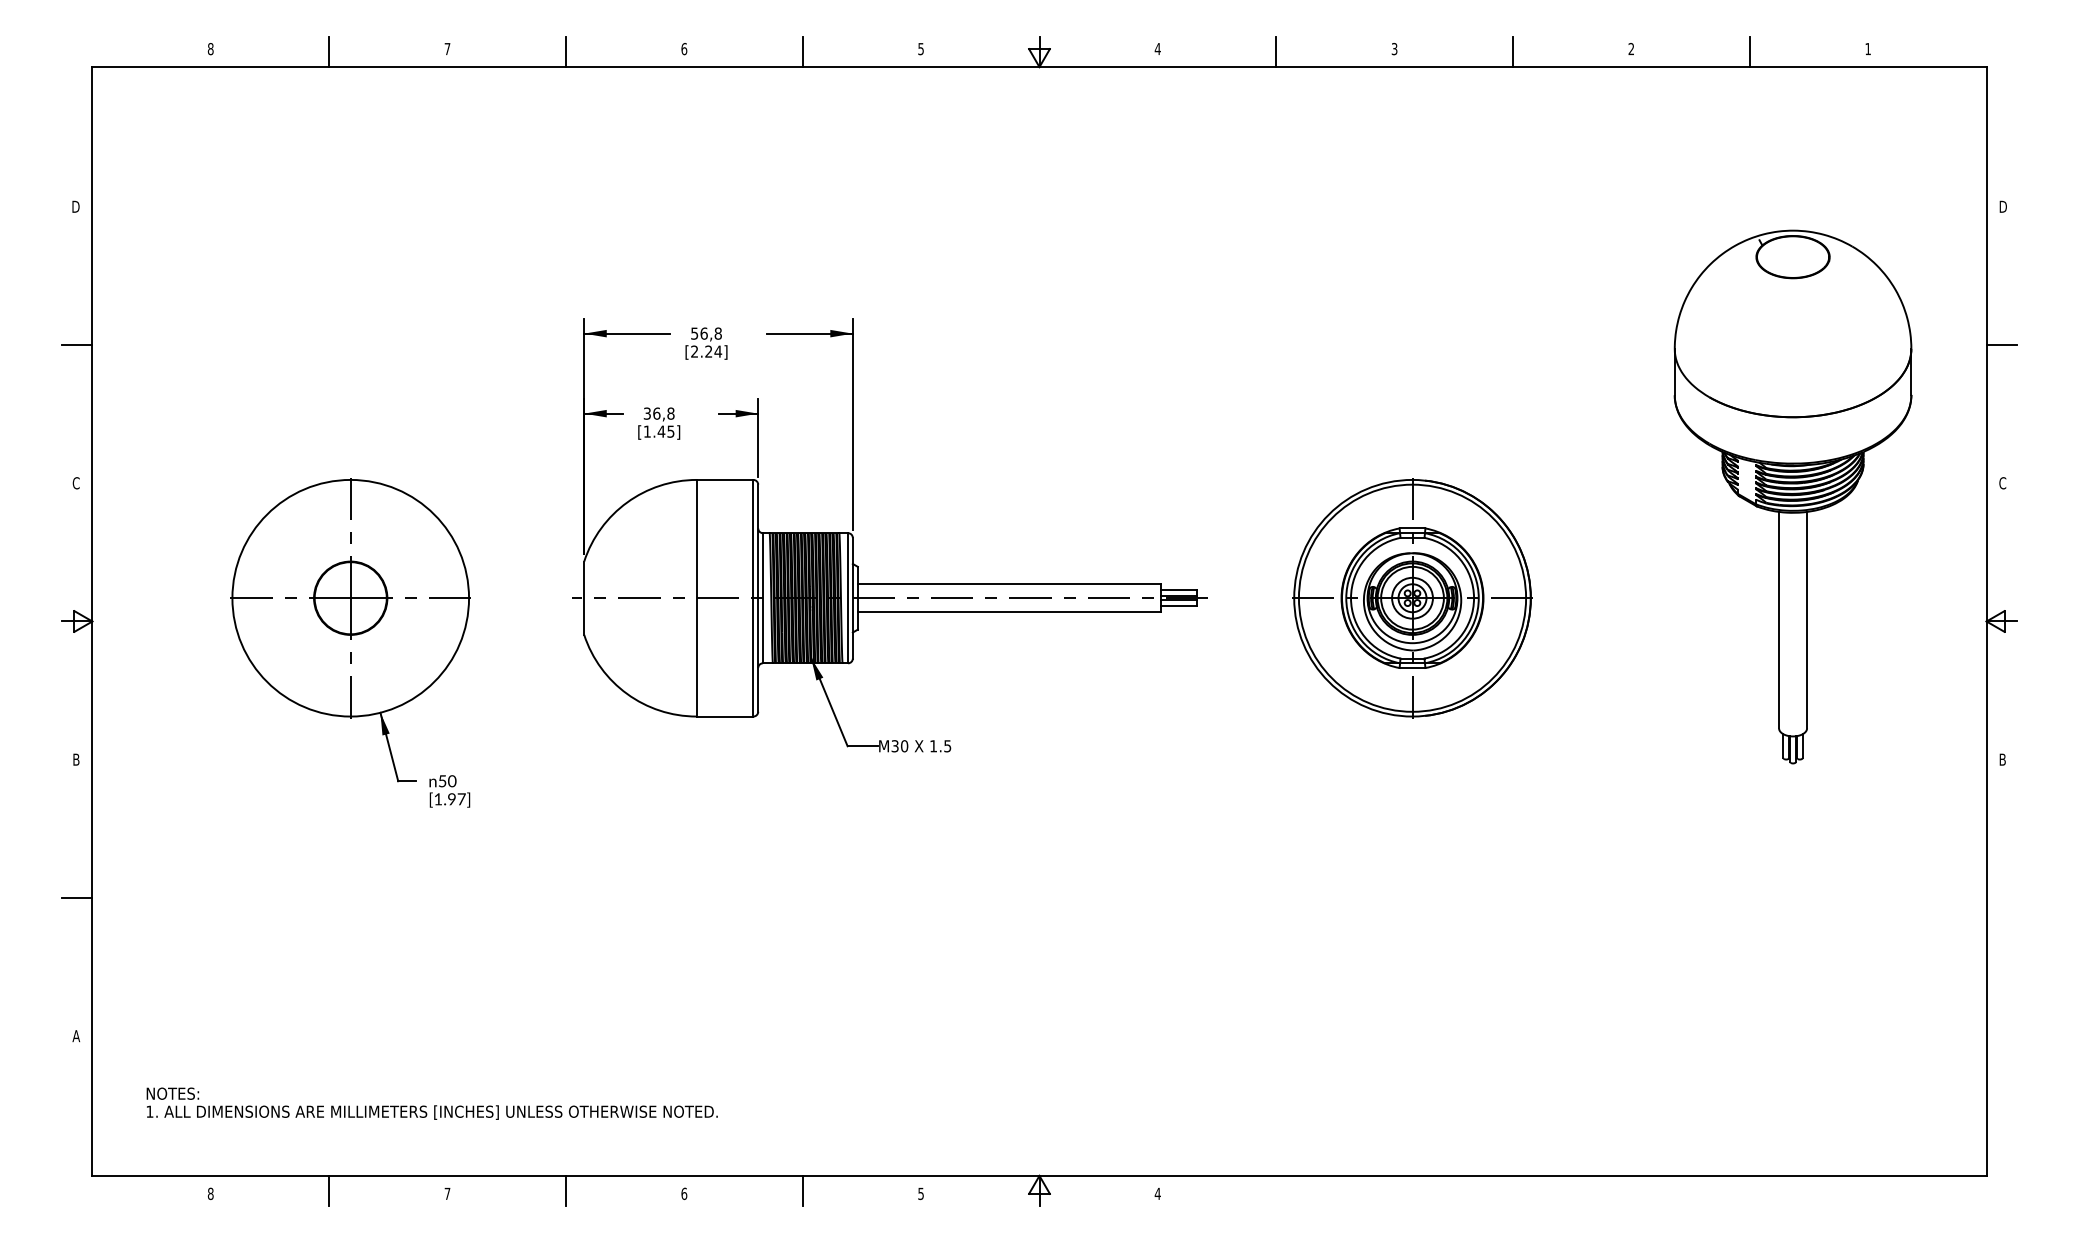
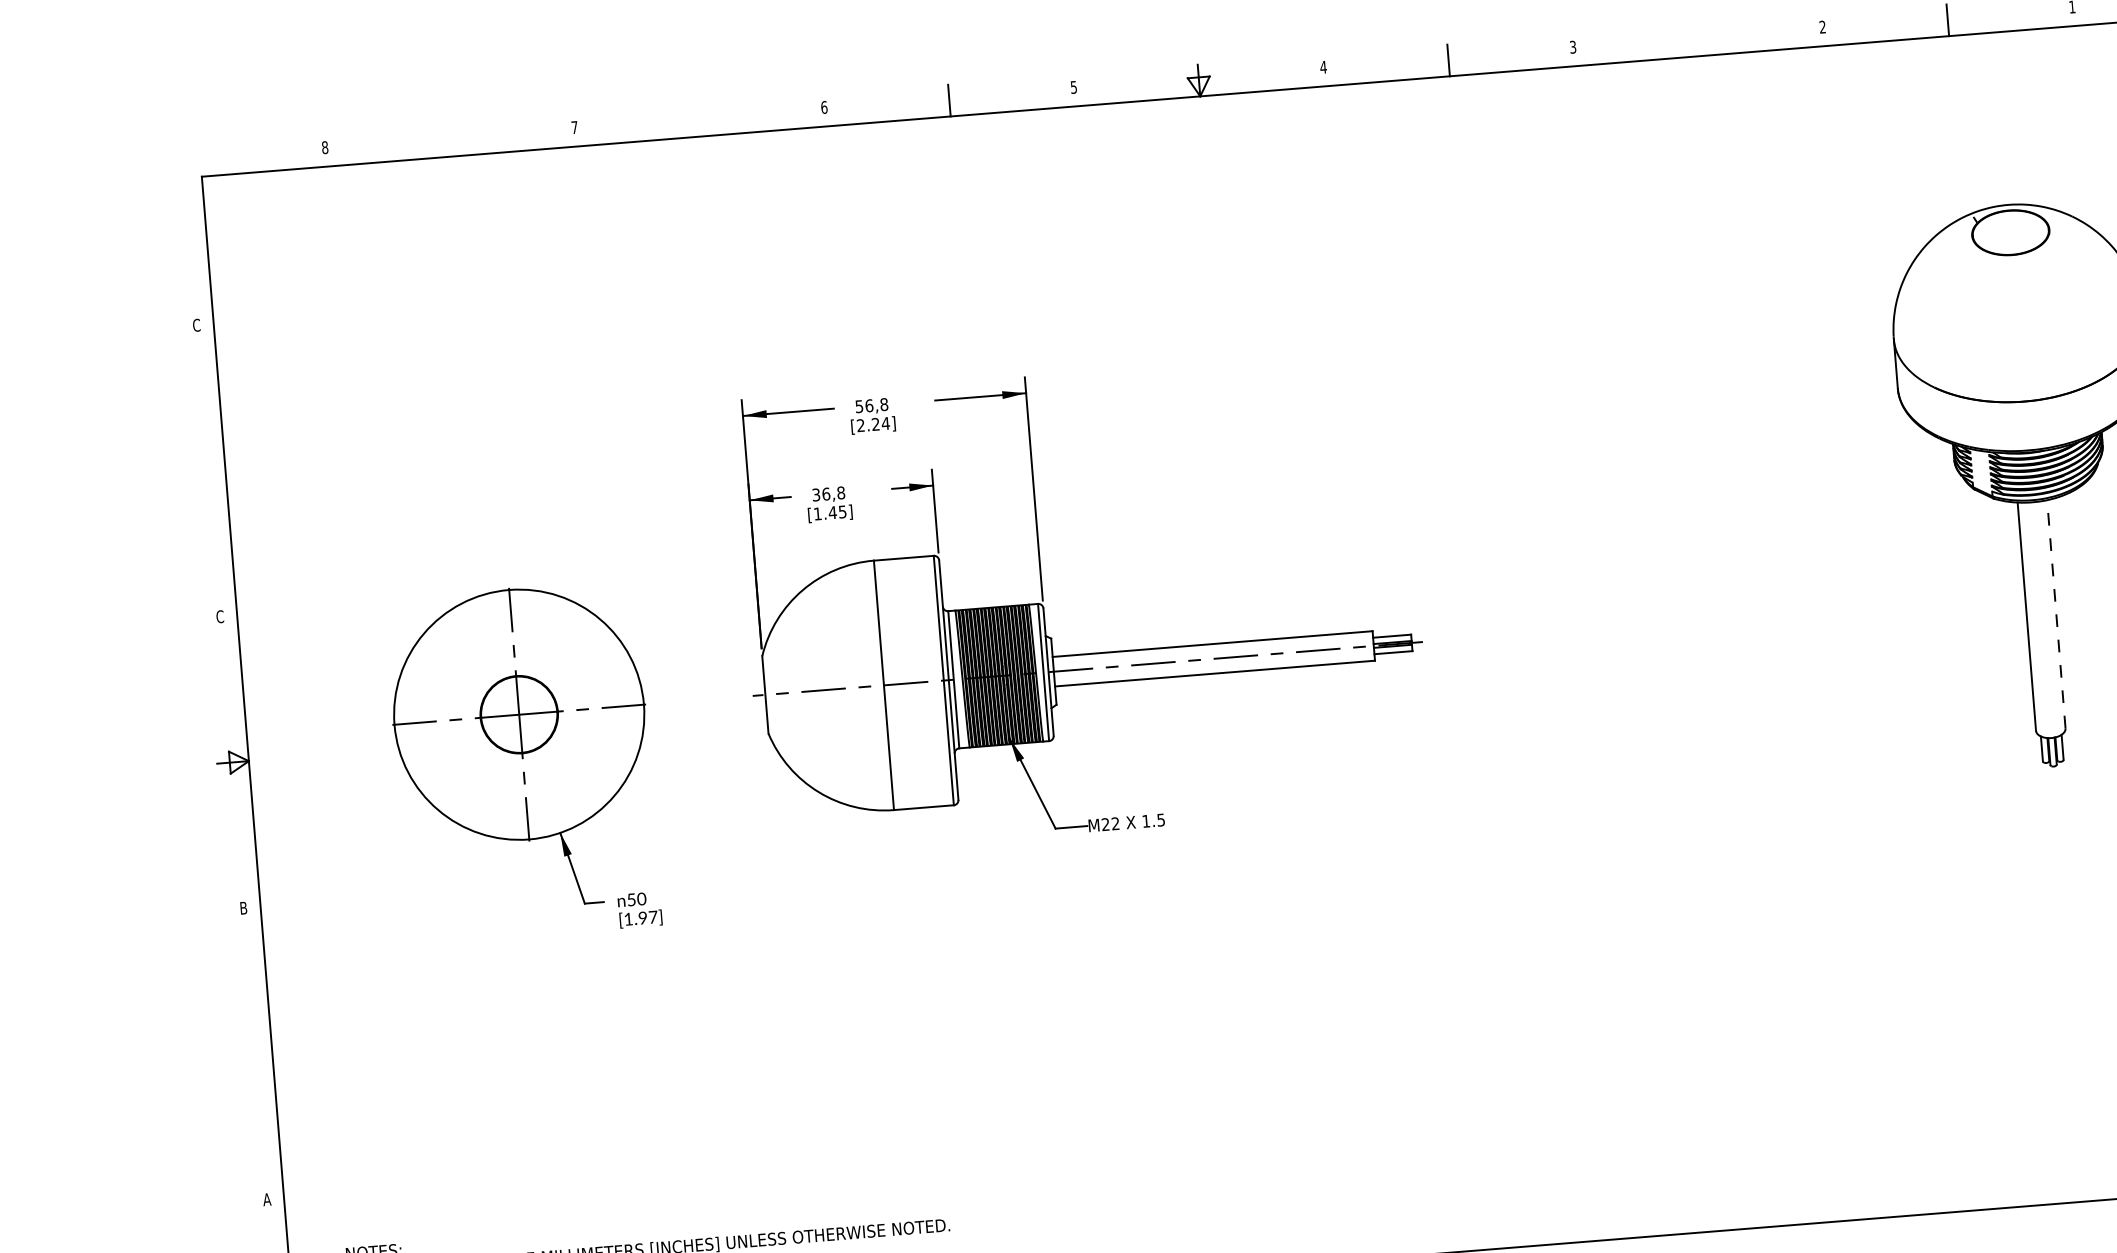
line: (329, 52) -> (450, 141), removed
line: (565, 52) -> (699, 121), removed
line: (1513, 52) -> (1698, 40), removed
text: (75, 206) -> (195, 325), D -> C
line: (77, 345) -> (209, 471), removed
part: (1412, 598) -> (1638, 624), removed
line: (1807, 619) -> (2056, 613), solid -> dashed
text: (899, 746) -> (1110, 824), M30 -> M22
line: (77, 897) -> (256, 1053), removed

